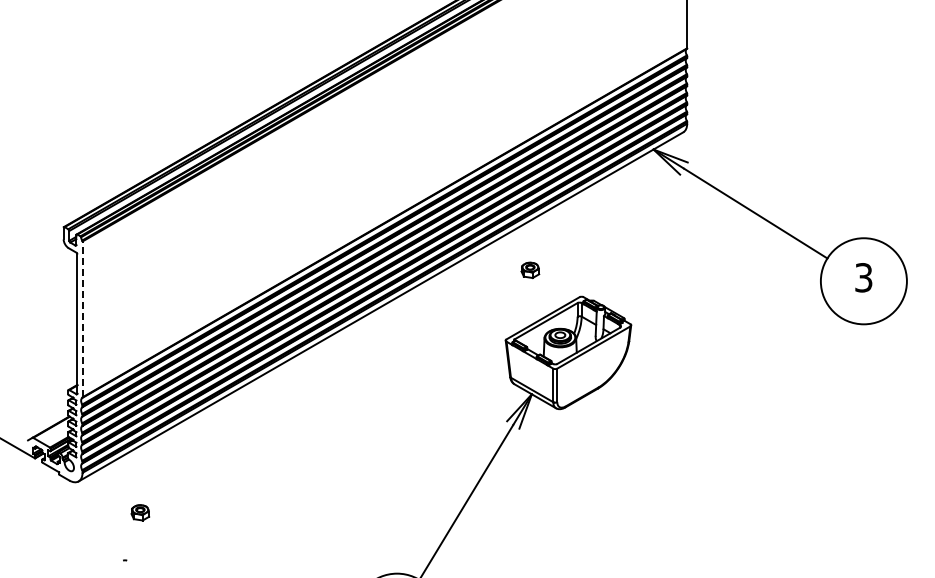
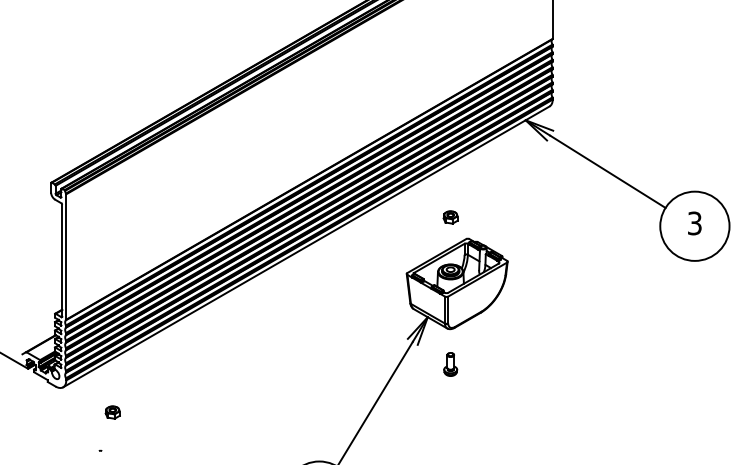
part: (530, 270) -> (450, 217), moved
line: (82, 319) -> (66, 257), dashed -> solid
part: (560, 452) -> (450, 364), added

